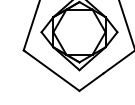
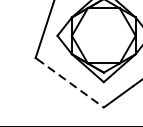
line: (52, 71) -> (70, 83), solid -> dashed

